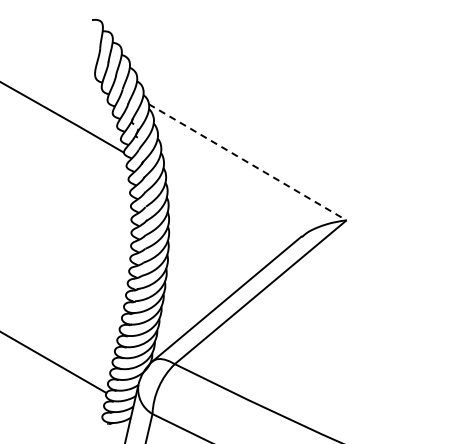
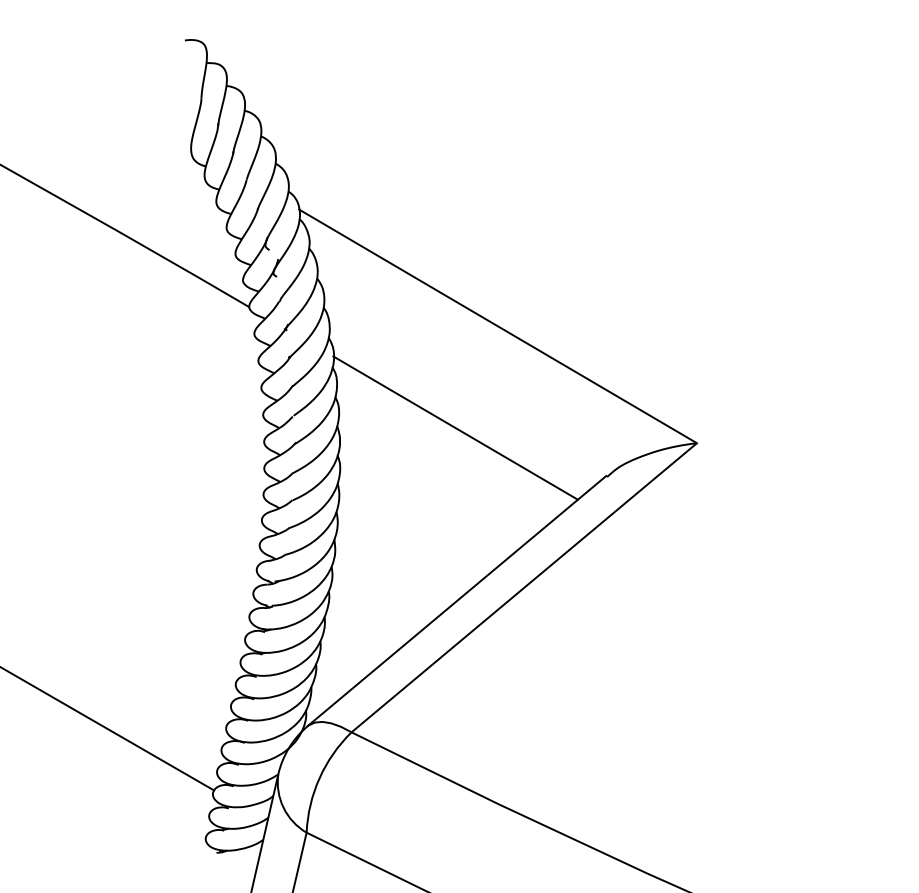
line: (247, 162) -> (497, 326), dashed -> solid
line: (226, 212) -> (455, 427), added

